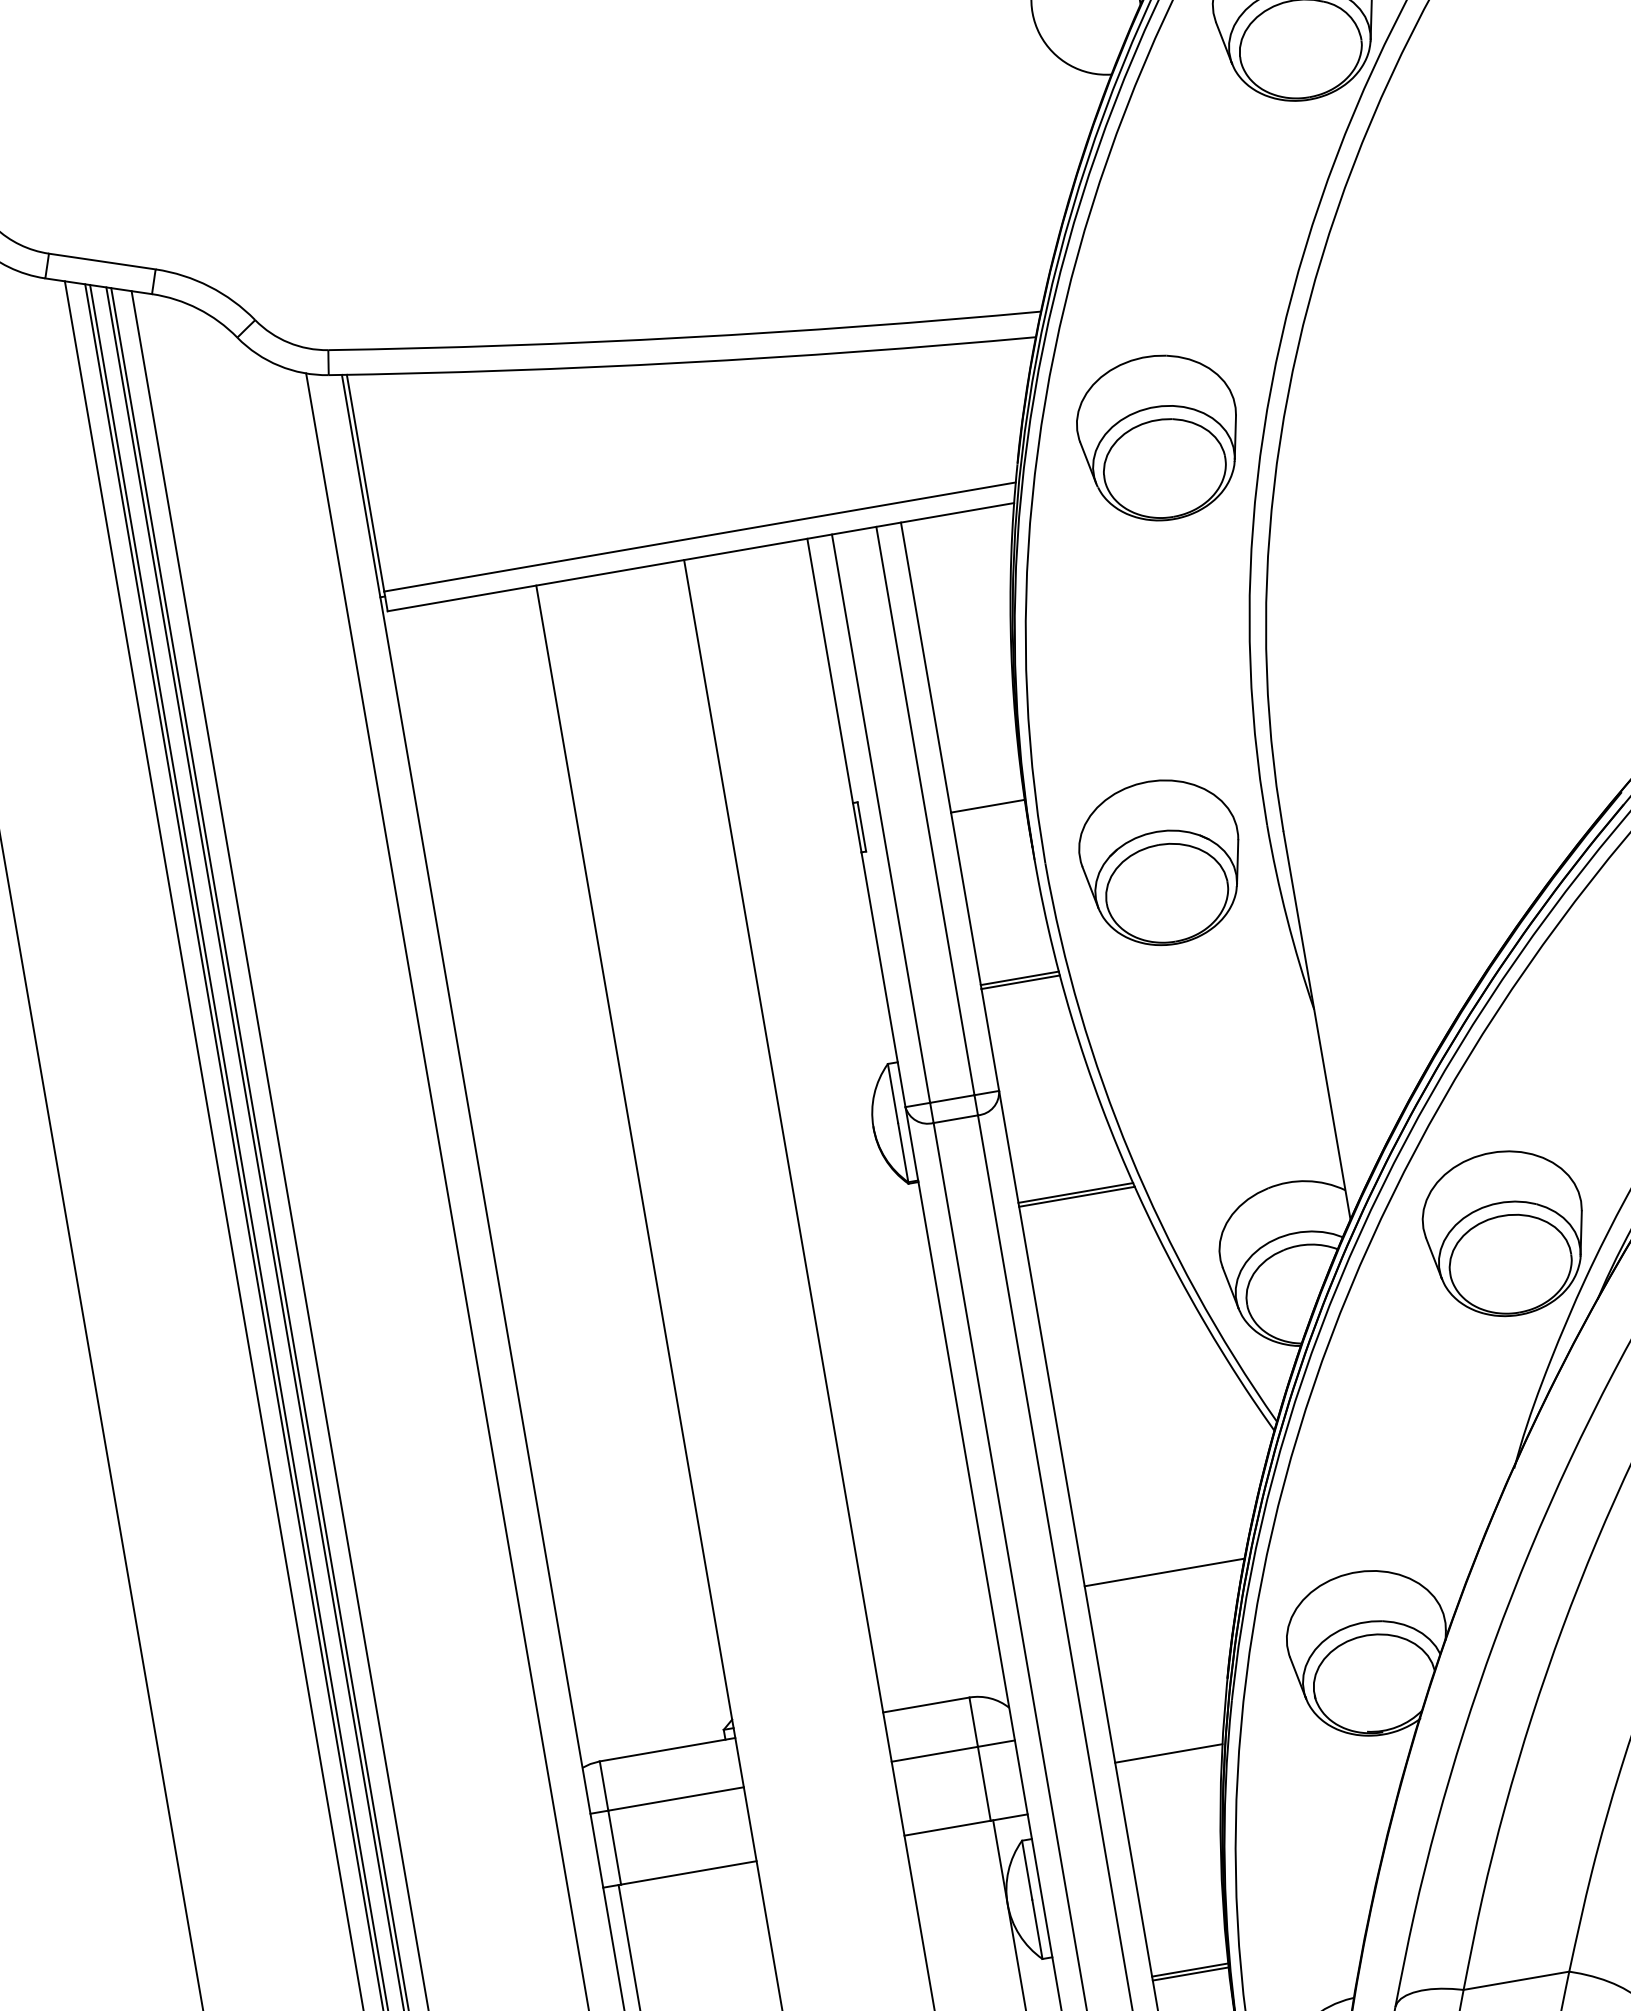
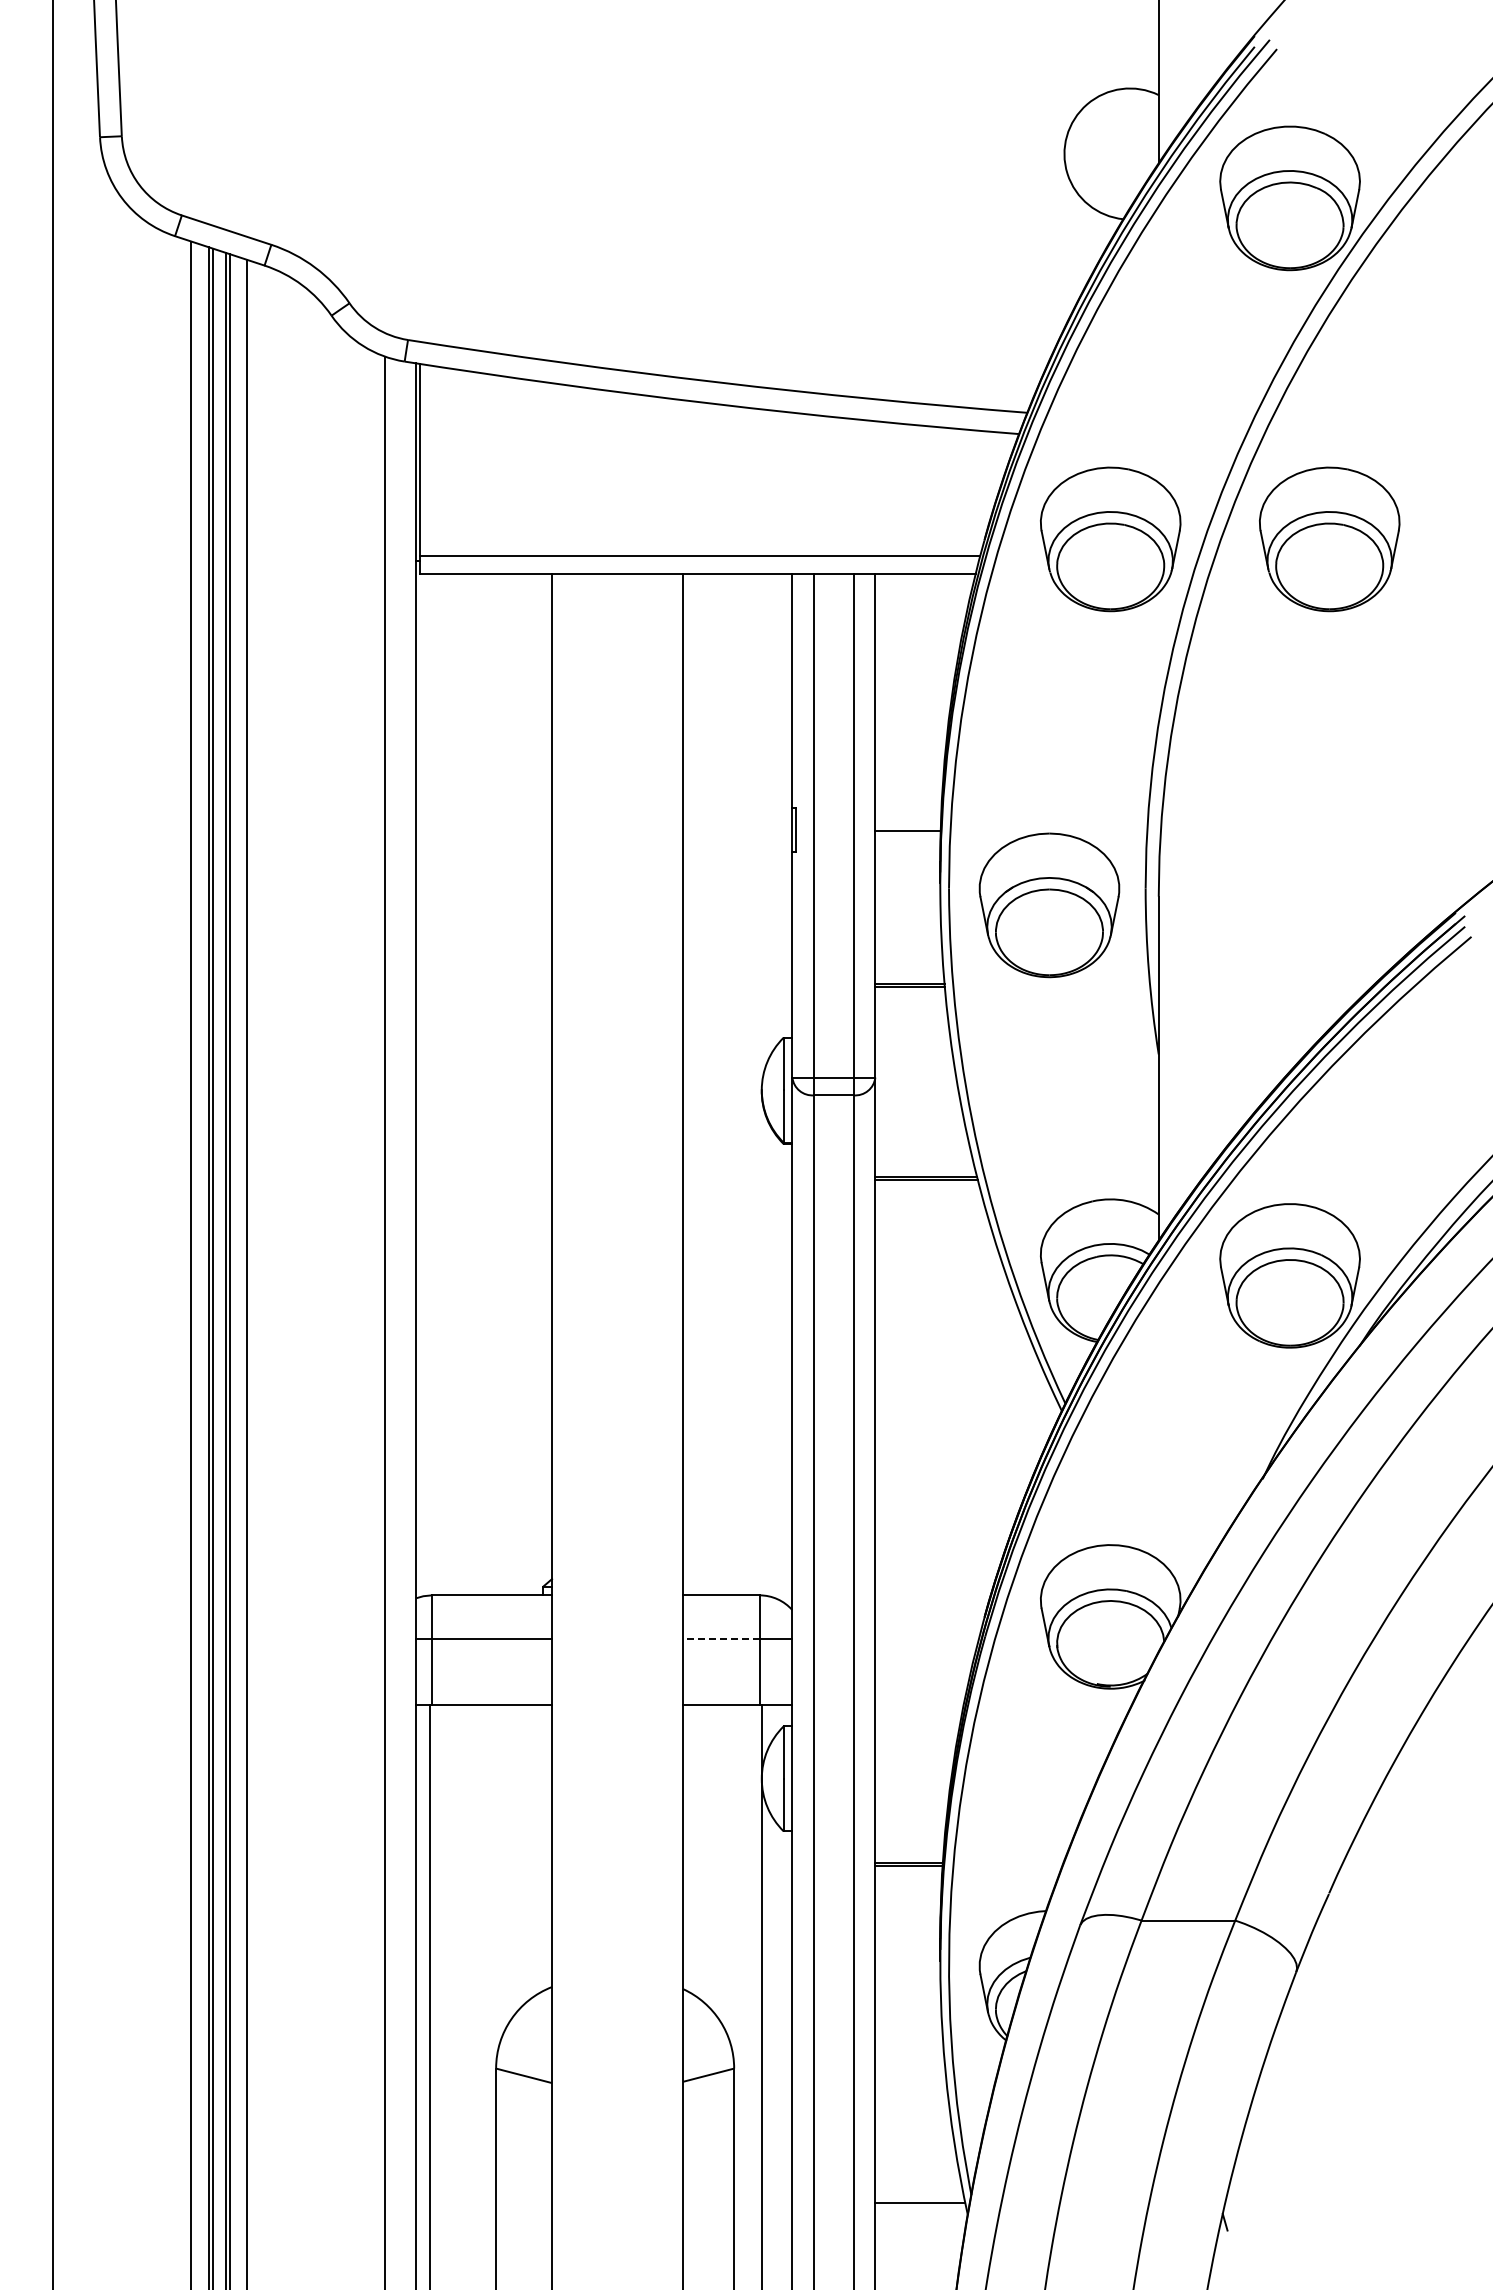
part: (1406, 395) -> (1329, 539), added
line: (1164, 1572) -> (946, 1516), removed
line: (1168, 1753) -> (922, 1673), removed
line: (933, 1754) -> (720, 1639), solid -> dashed

